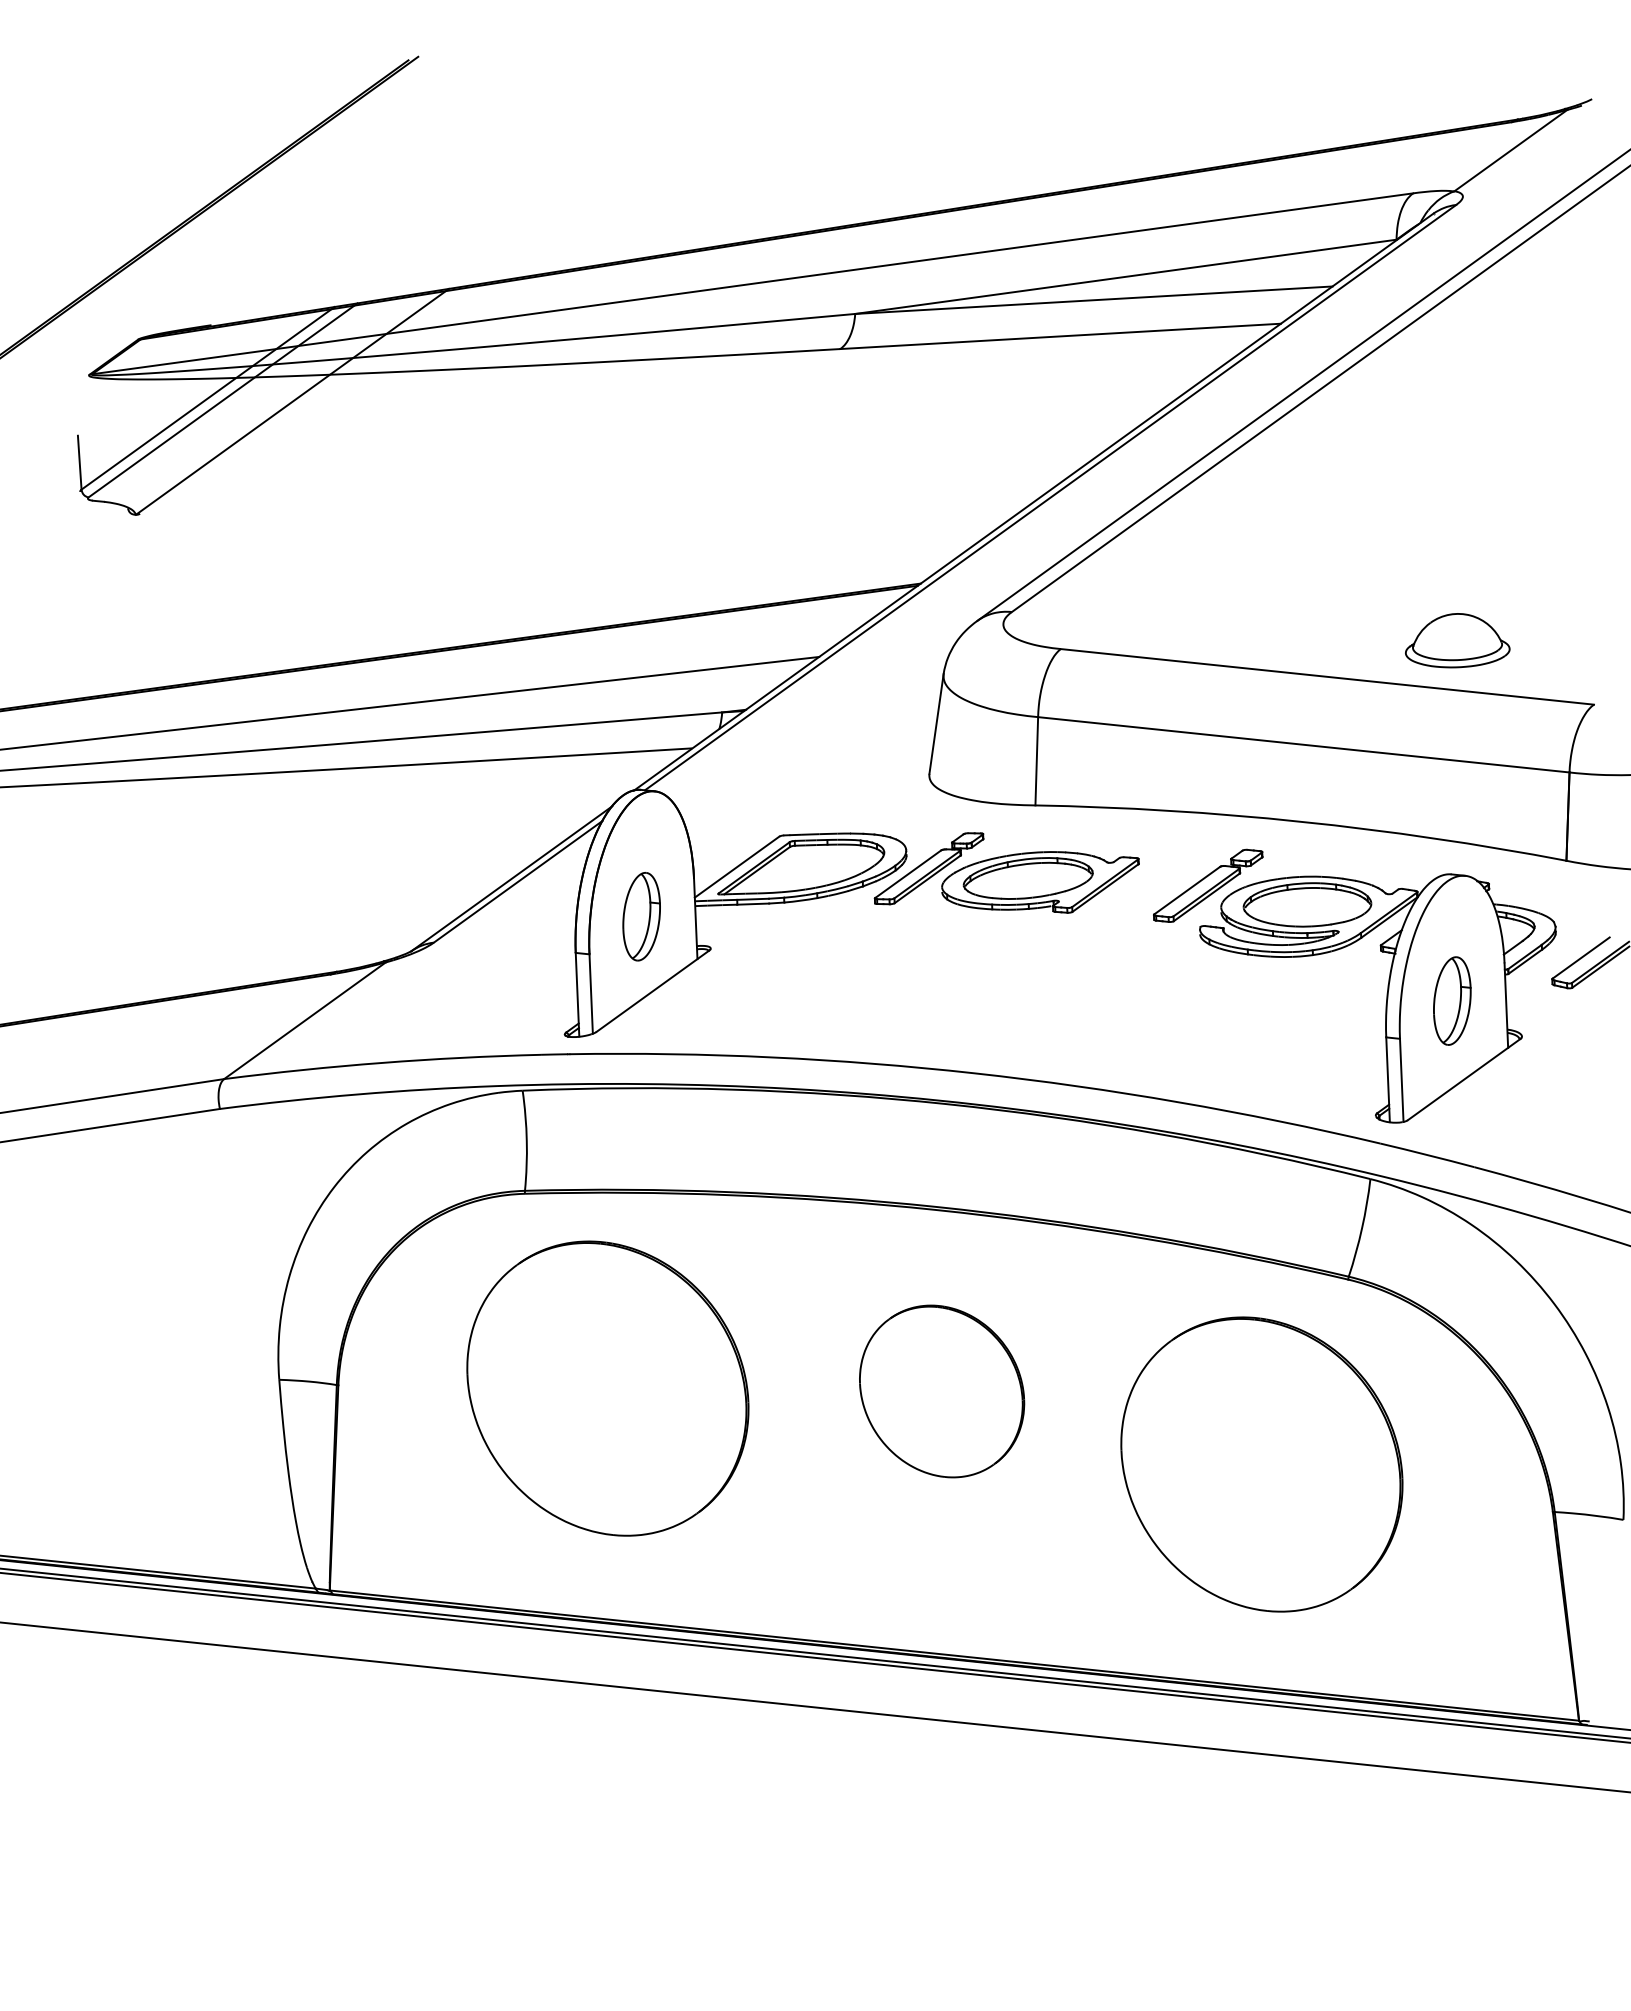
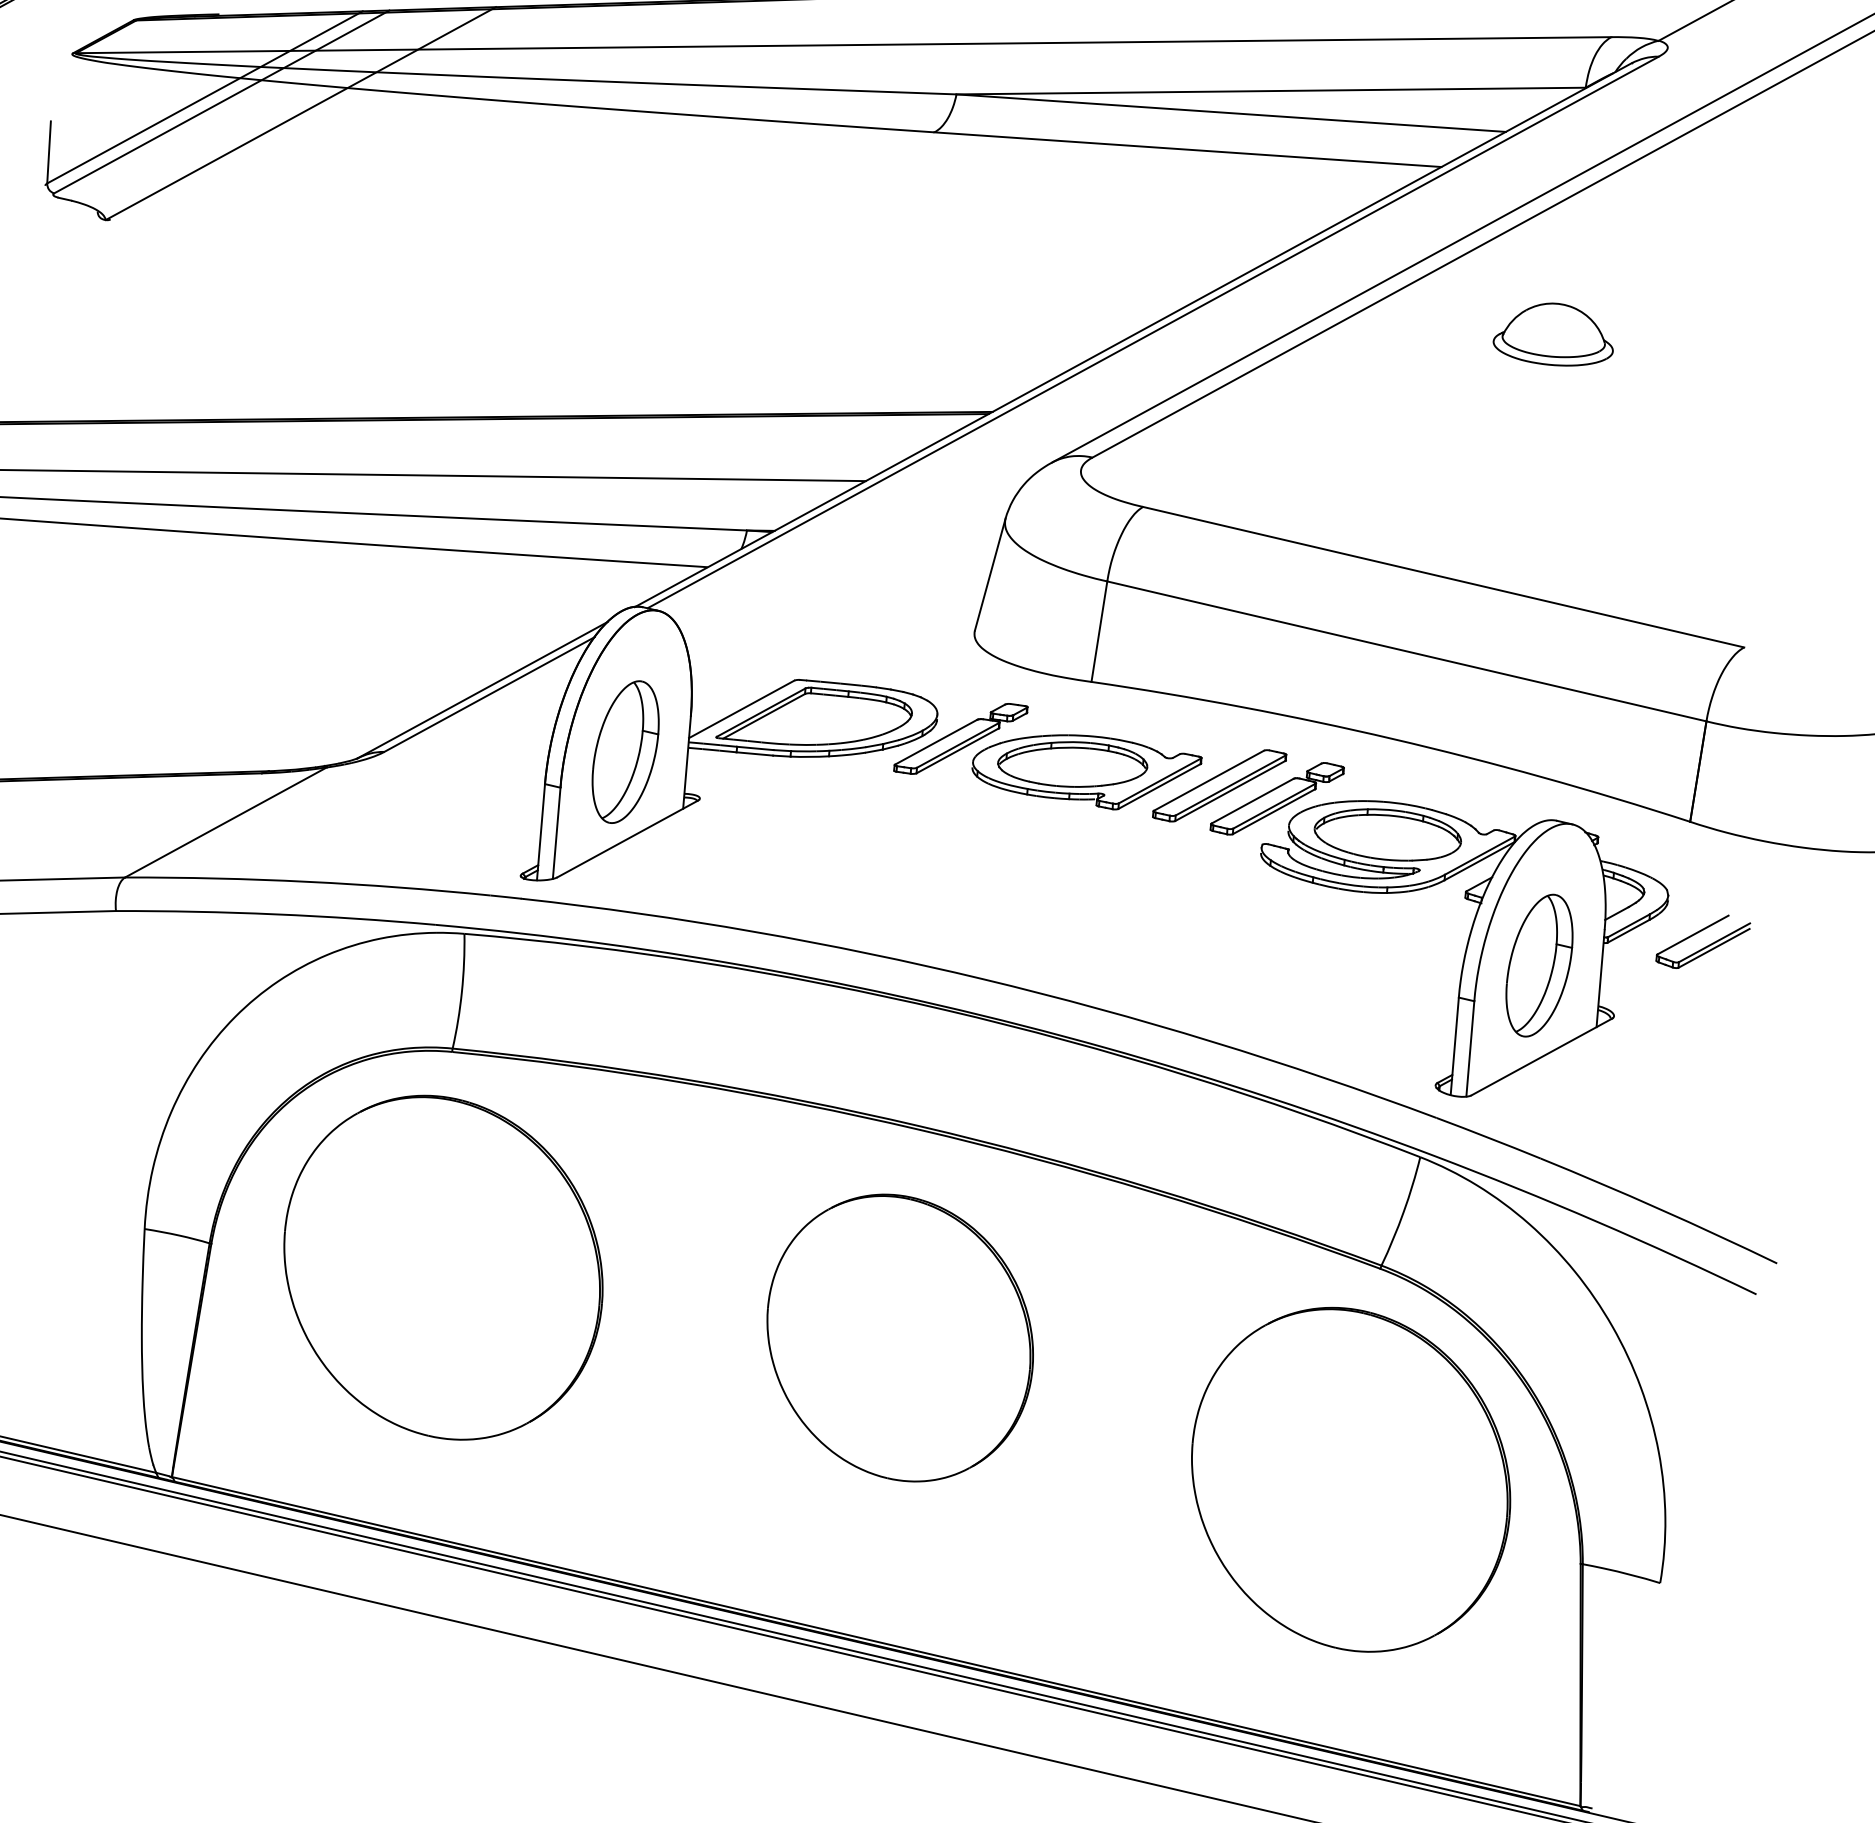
part: (1457, 640) -> (1554, 334), moved
part: (1156, 880) -> (1218, 785), added
part: (641, 916) -> (625, 751), size x1.43
part: (1452, 1000) -> (1539, 965), size x1.43
part: (607, 1388) -> (443, 1267), moved
part: (941, 1391) -> (899, 1337), size x1.43
part: (1261, 1464) -> (1350, 1479), moved

